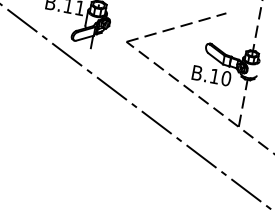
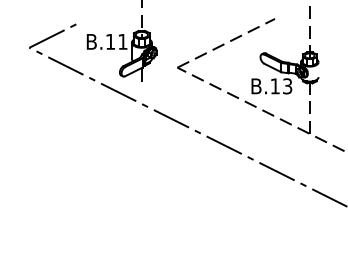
text: (226, 78) -> (287, 86), B.10 -> B.13

